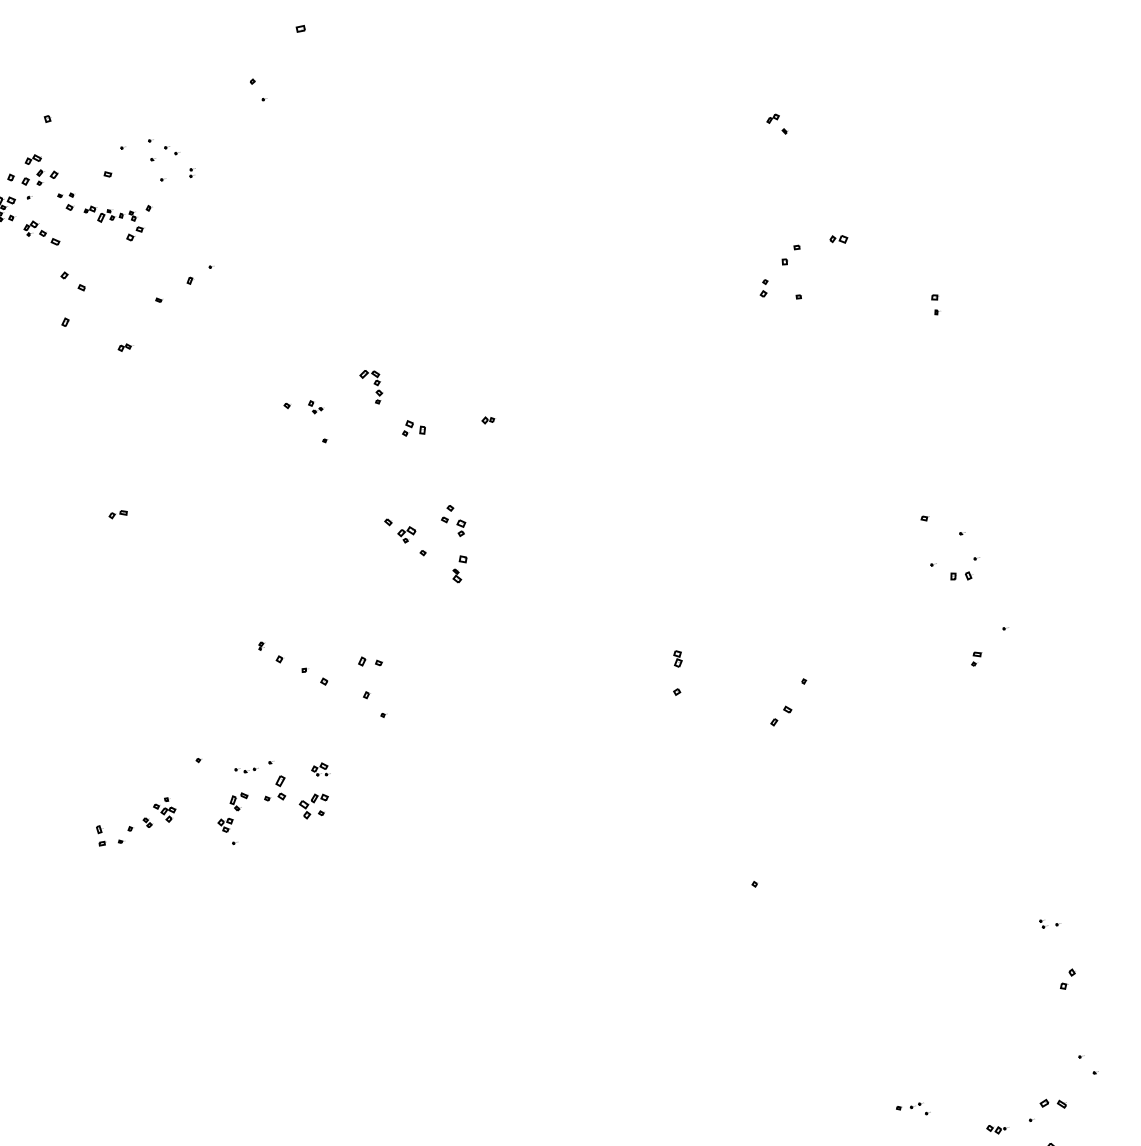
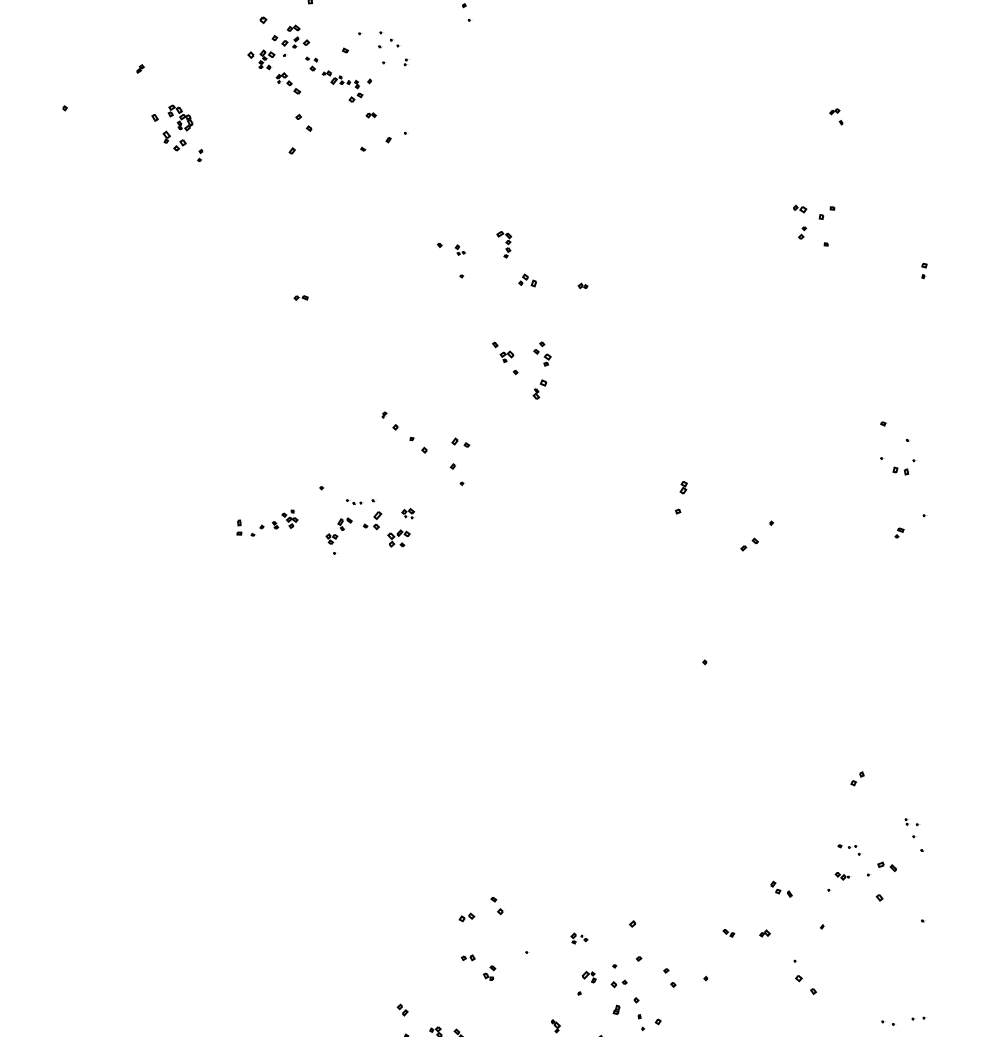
part: (839, 238) -> (800, 208), moved
part: (125, 347) -> (371, 115), moved
part: (1050, 923) -> (912, 822), moved
part: (1067, 979) -> (857, 778), moved
part: (911, 1110) -> (848, 849), moved

